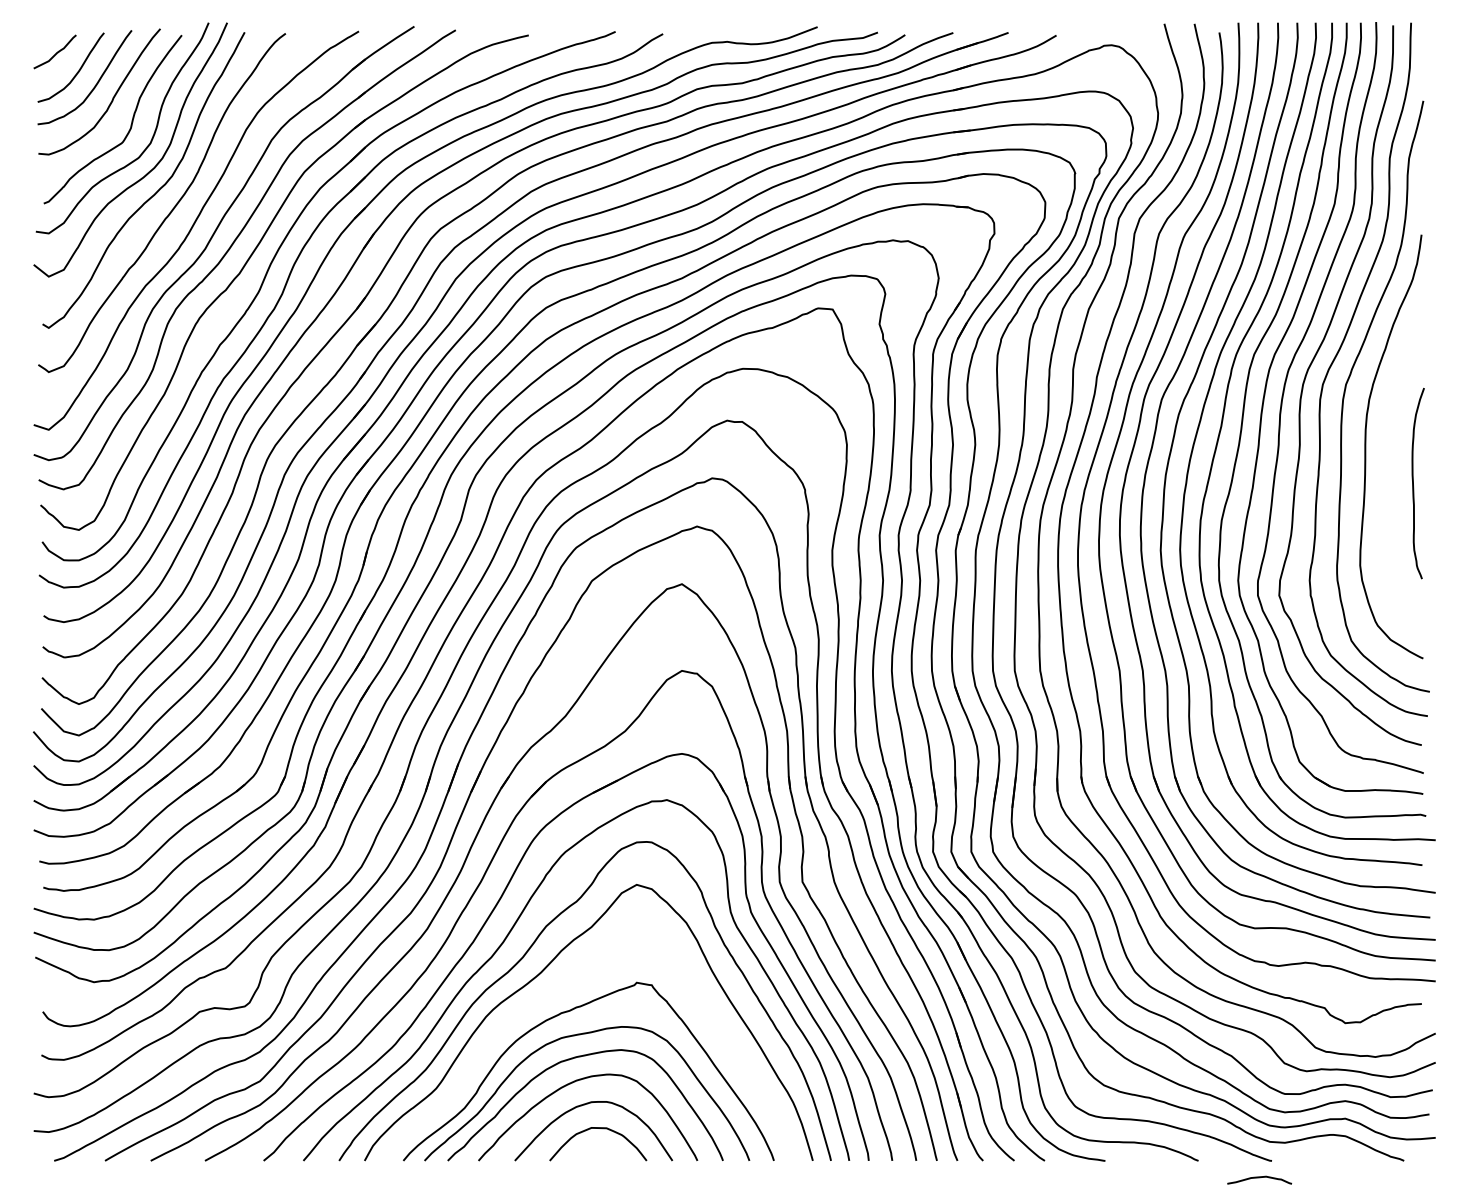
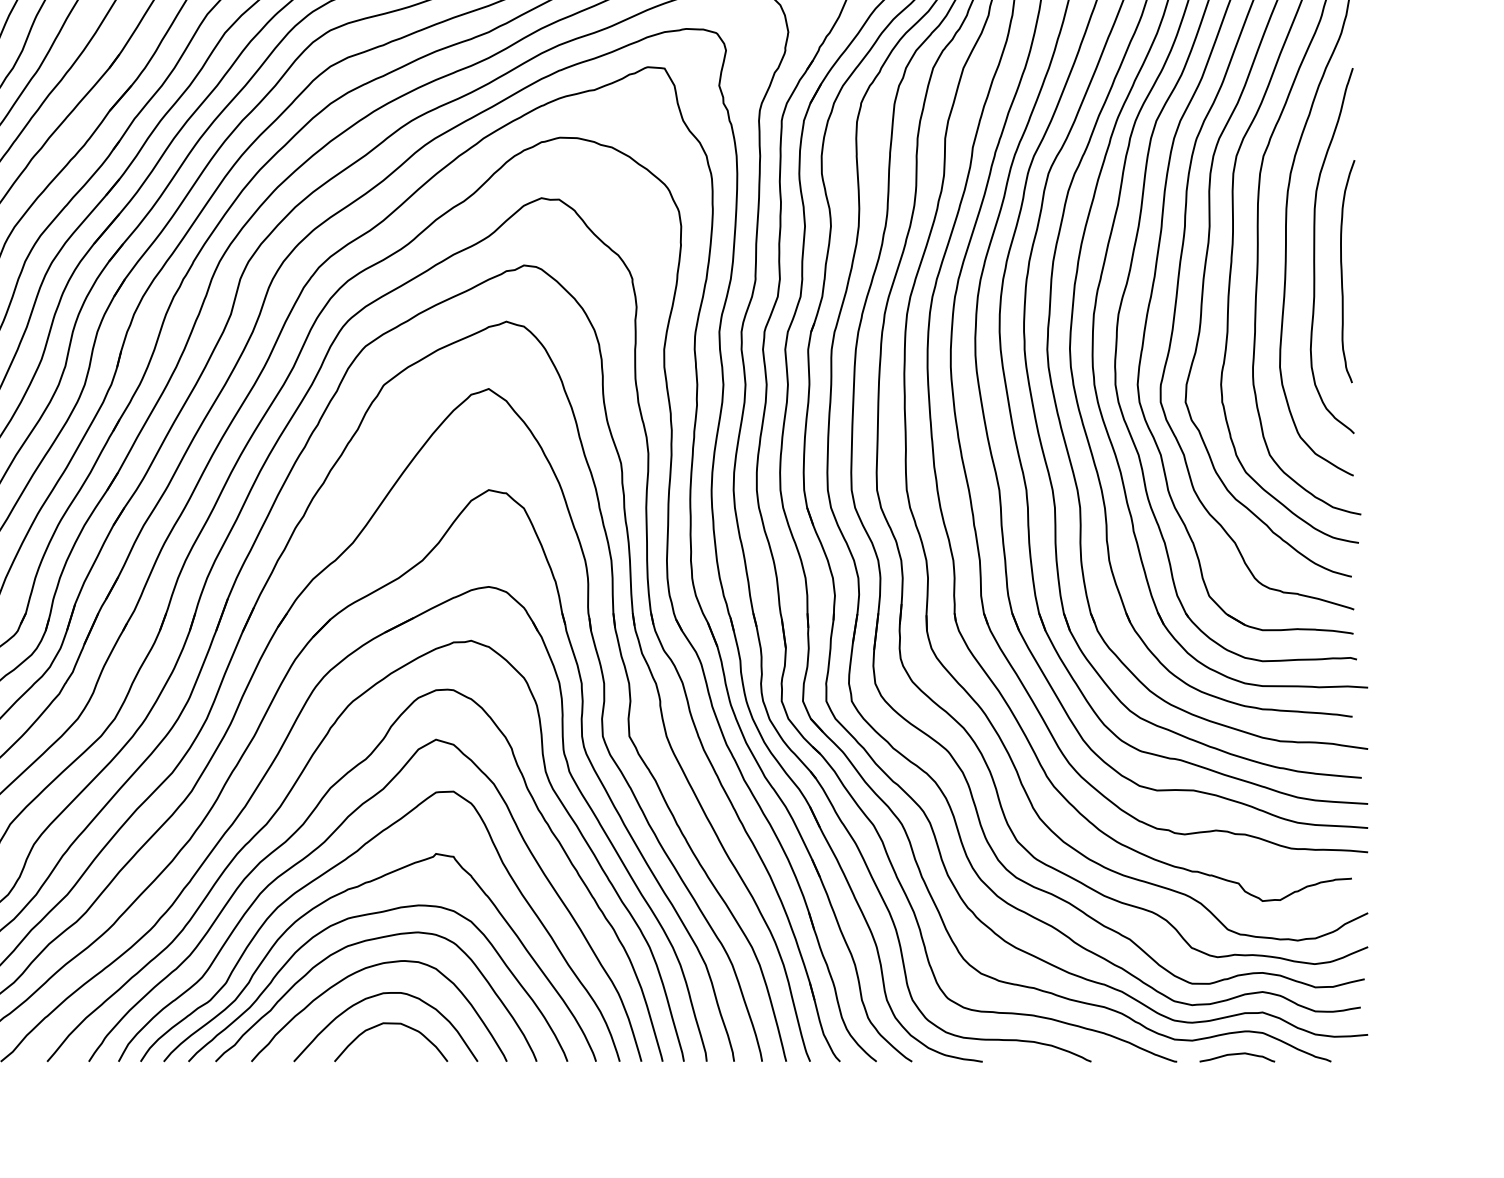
curve: (1390, 465) -> (1315, 250), added
curve: (558, 989) -> (344, 861), added
curve: (1259, 1178) -> (1237, 1055), moved

